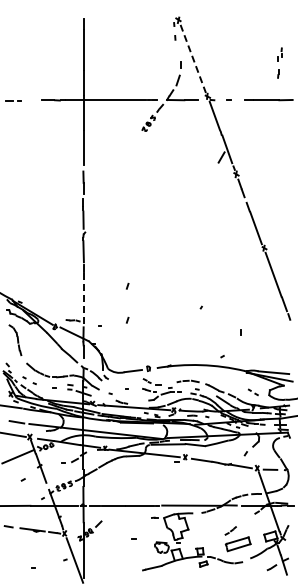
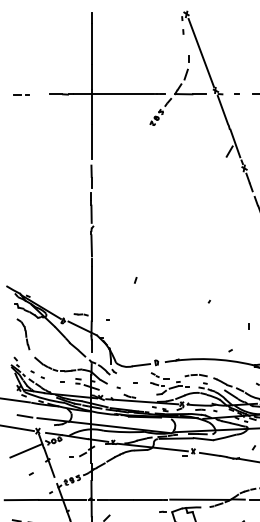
line: (193, 59) -> (201, 53), dashed -> solid
line: (83, 300) -> (91, 294), dashed -> solid
line: (127, 319) -> (135, 313), removed

